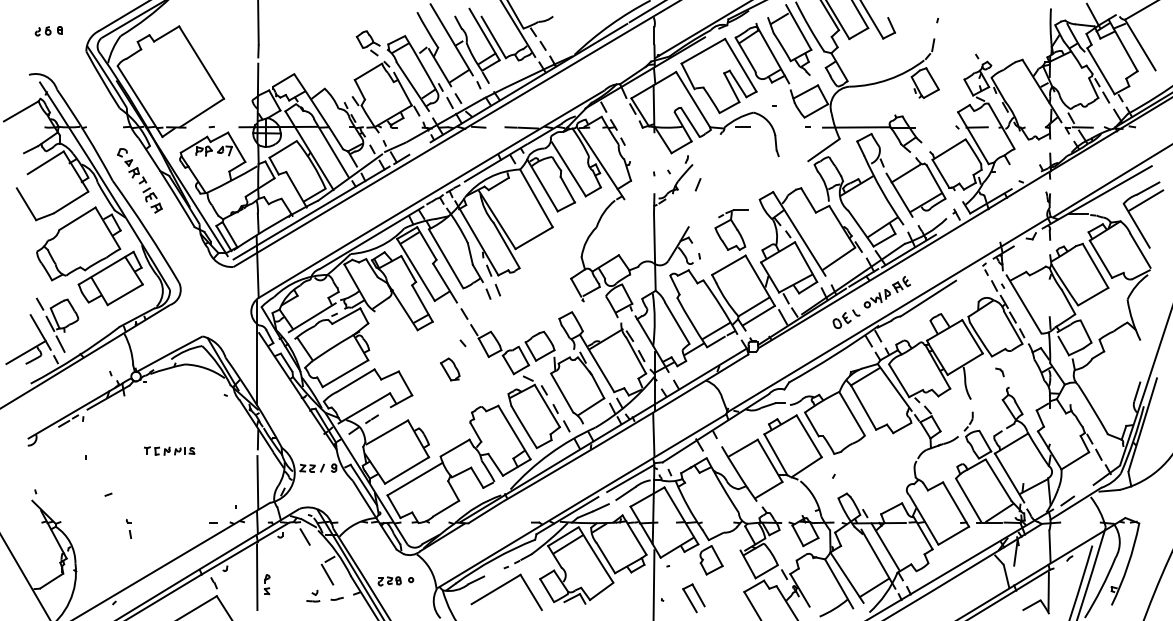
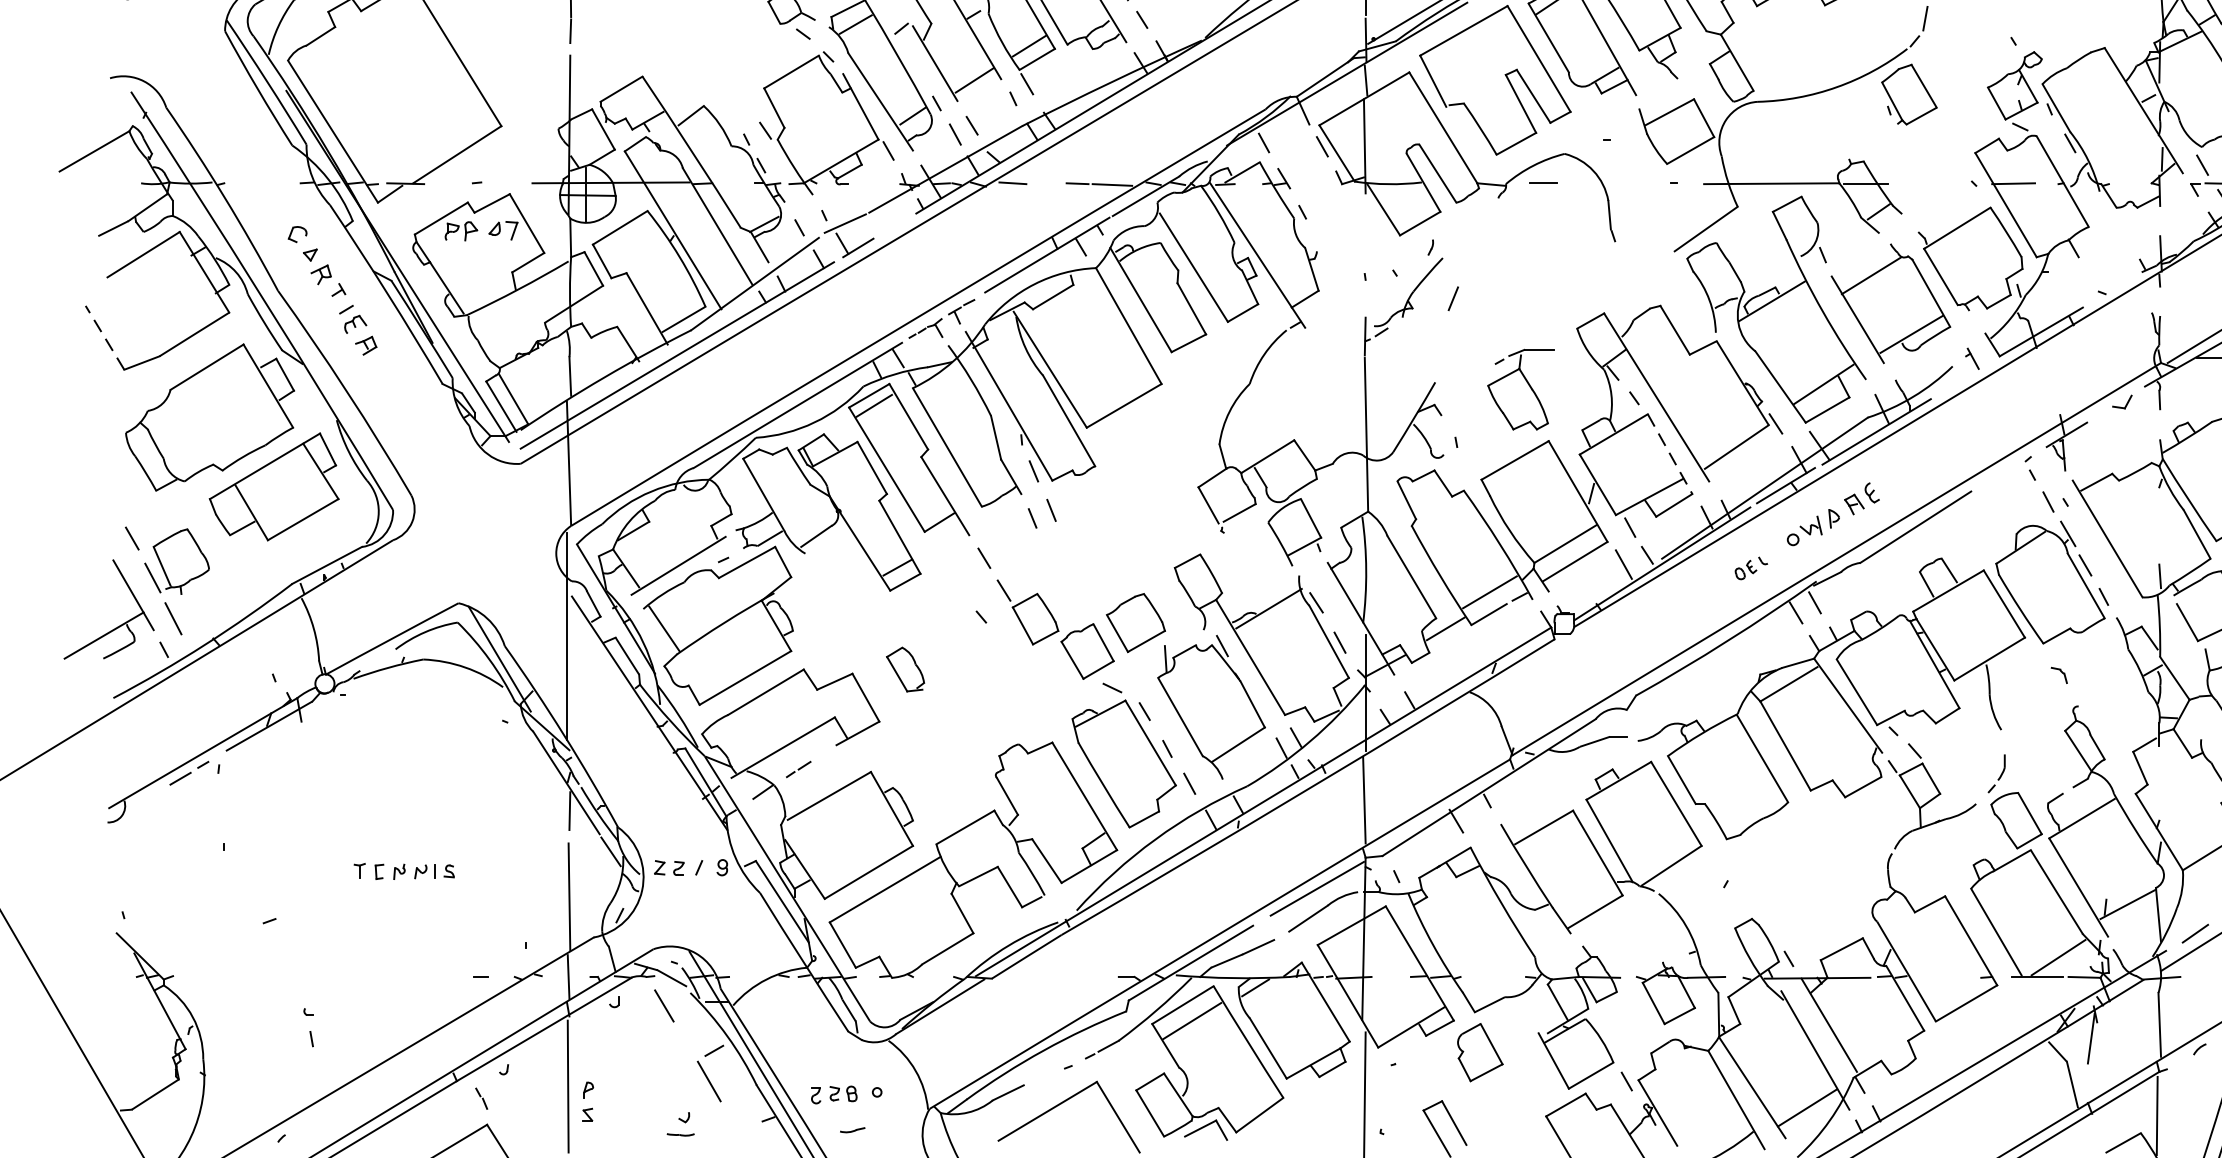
line: (26, 204) -> (104, 338), solid -> dashed
line: (806, 262) -> (1670, 454), solid -> dashed
part: (846, 318) -> (1751, 567), size x0.6
part: (450, 369) -> (906, 669), moved
part: (169, 450) -> (404, 870), moved
part: (128, 528) -> (307, 1026), moved
part: (336, 598) -> (851, 1129), moved

